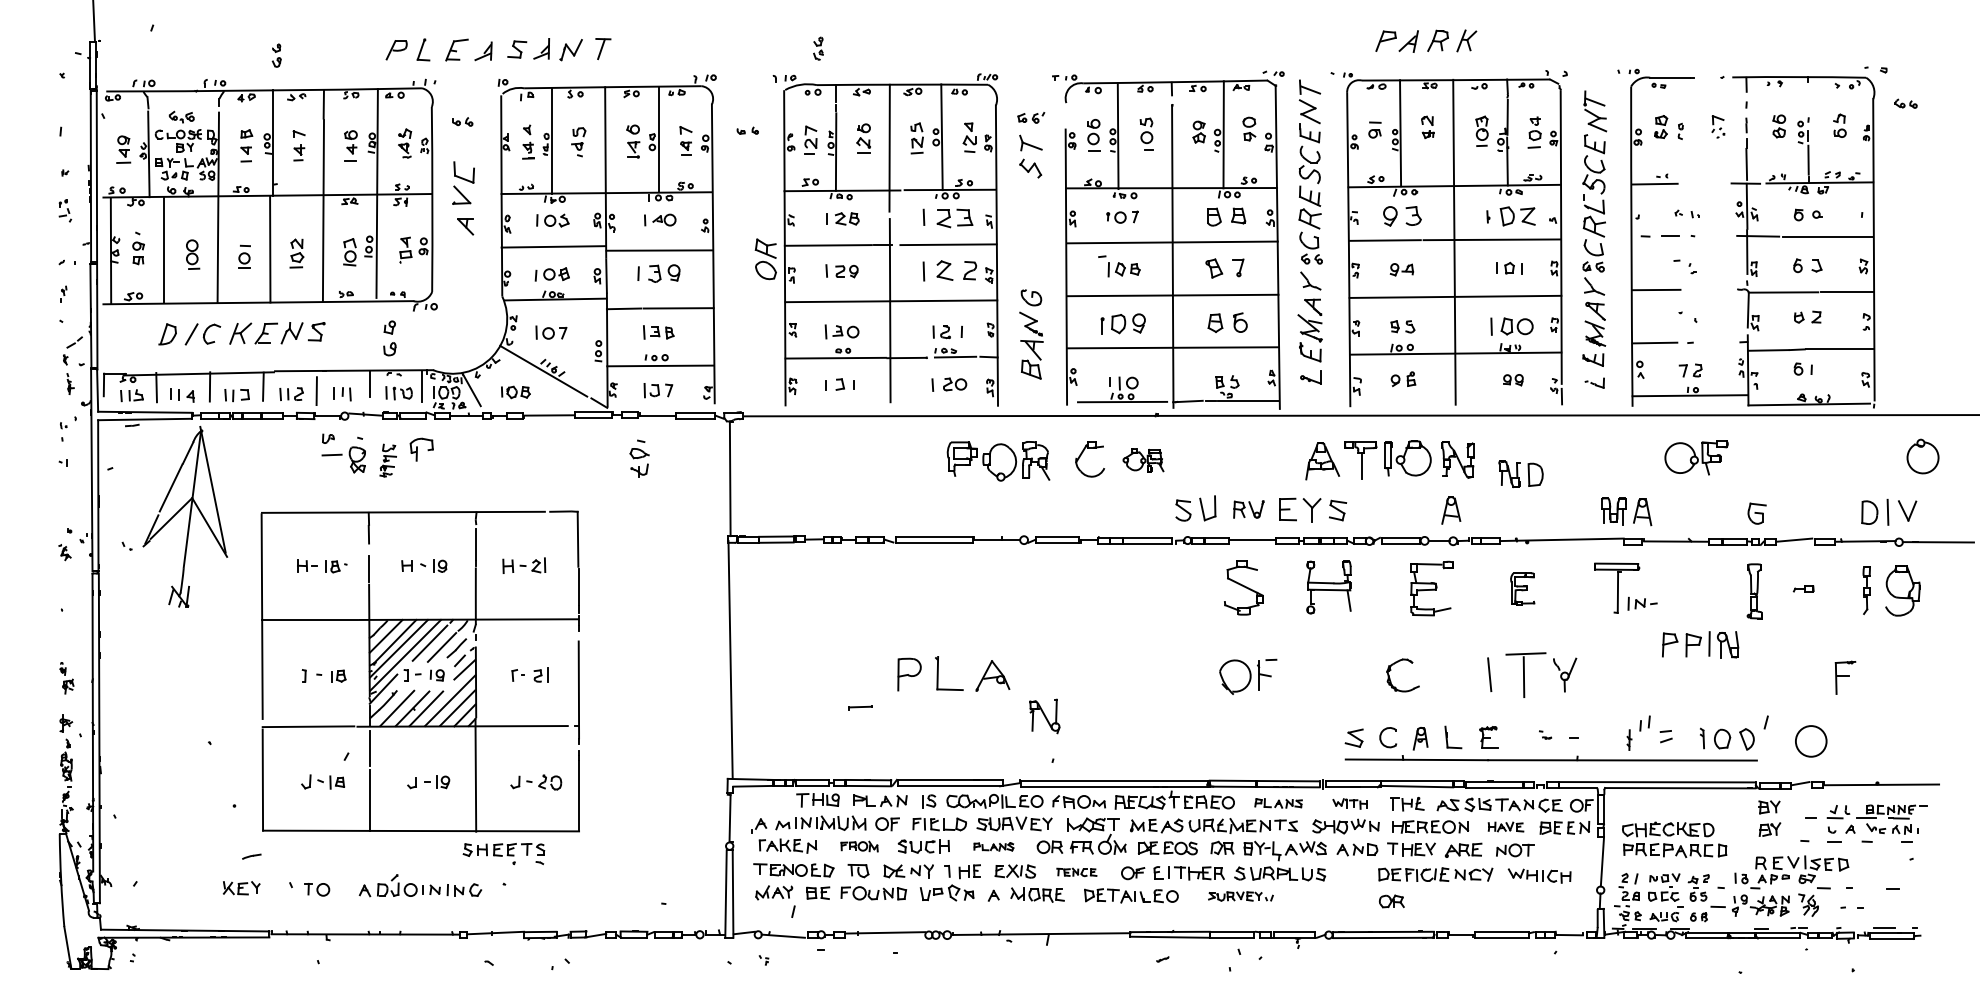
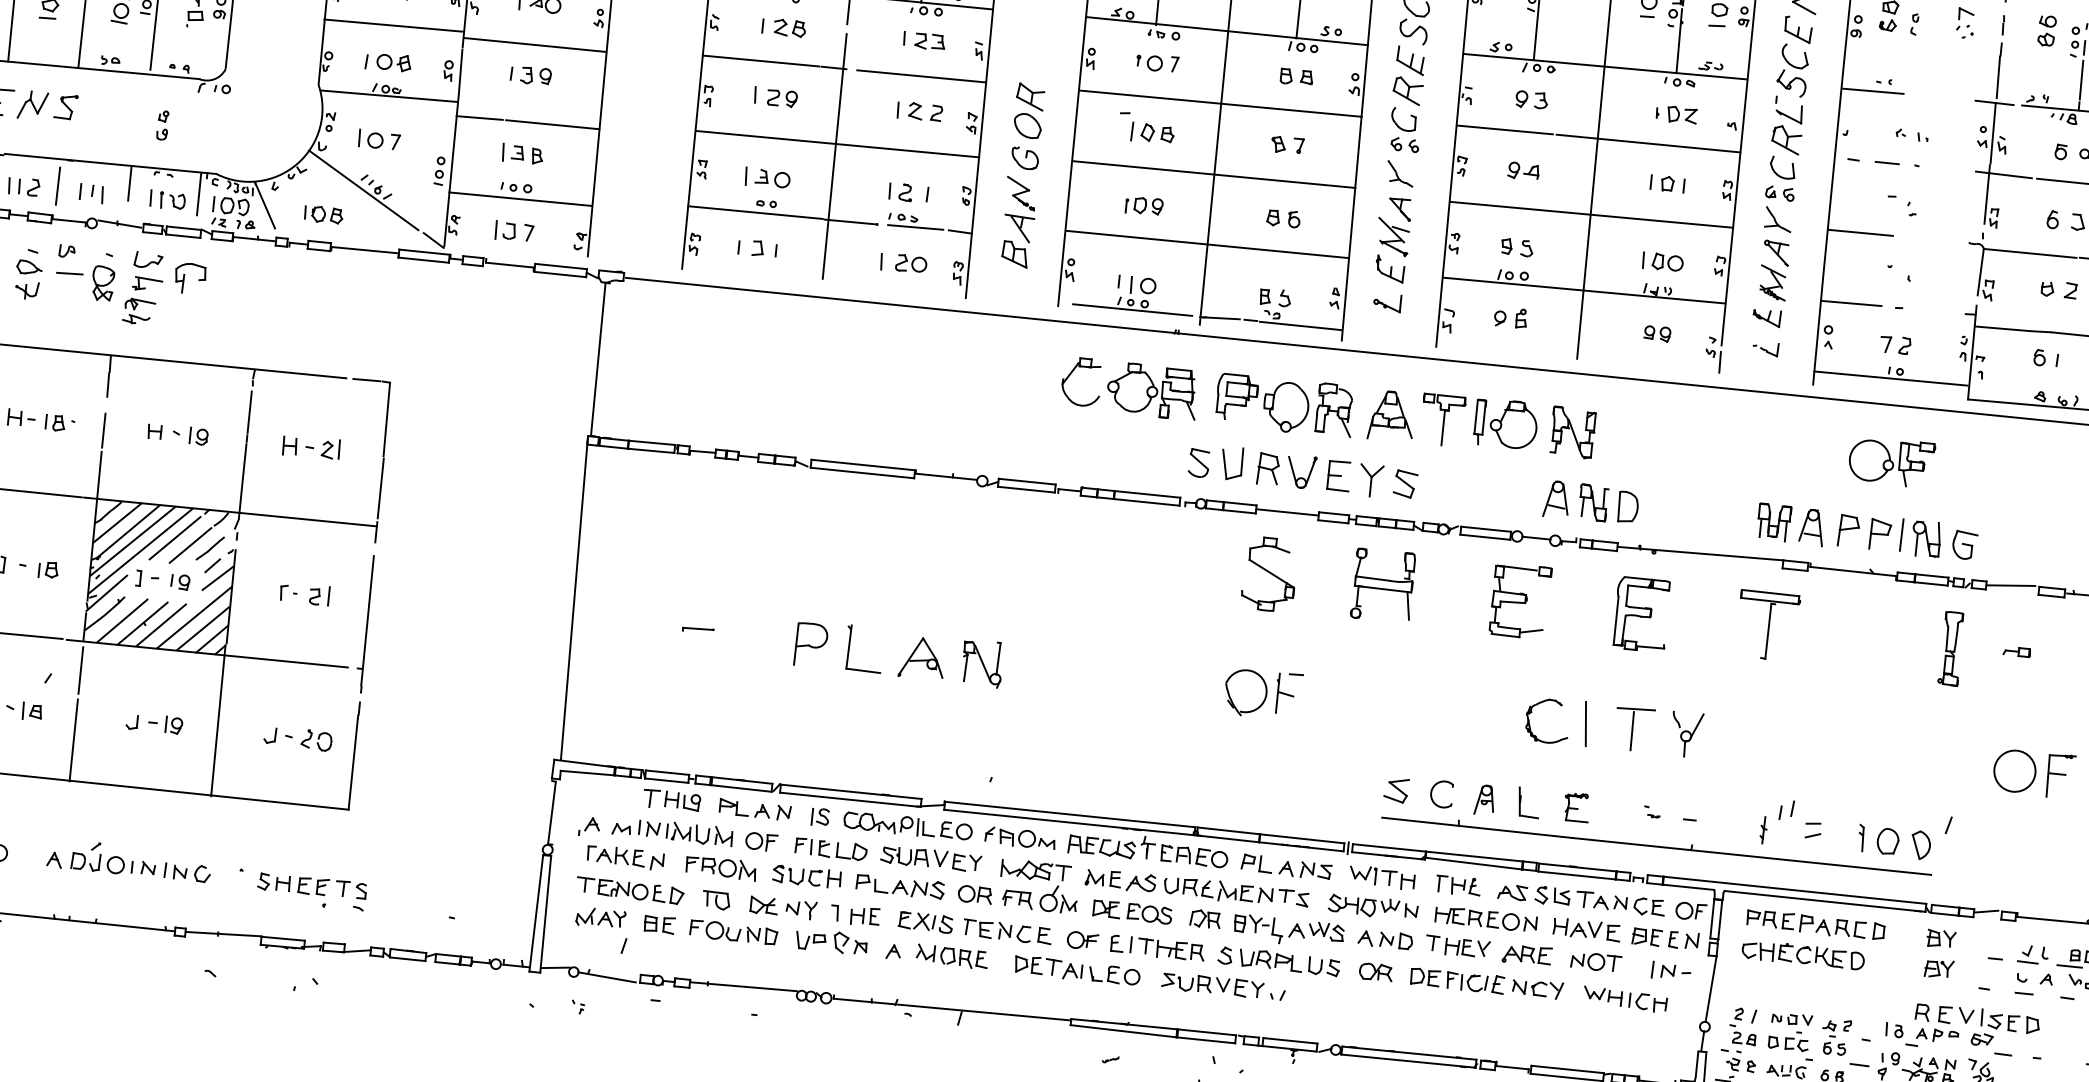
part: (1510, 215) -> (1675, 113), size x0.62
part: (1402, 216) -> (1531, 100), size x0.62
part: (1226, 217) -> (1296, 77), size x0.62
part: (947, 218) -> (923, 41), size x0.62
part: (765, 259) -> (1028, 111), moved
part: (1224, 267) -> (1287, 144), size x0.62
part: (949, 271) -> (919, 112), size x0.62
part: (658, 273) -> (530, 75), size x0.71
part: (1227, 322) -> (1283, 218), size x0.62
part: (1123, 323) -> (1144, 205), size x0.62
part: (1511, 326) -> (1662, 261), size x0.71
part: (389, 337) -> (162, 124), size x0.62
part: (639, 458) -> (28, 274), moved
part: (1143, 459) -> (1152, 389), size x1.67
part: (388, 460) -> (144, 288), size x1.67
part: (998, 461) -> (1284, 405), moved
part: (1520, 474) -> (1607, 504), moved
part: (1248, 509) -> (1286, 470), size x1.43
part: (1522, 588) -> (1641, 613), size x1.67
part: (1642, 603) -> (1671, 971), moved
part: (1700, 644) -> (1889, 534), moved
part: (1391, 670) -> (1532, 712), moved
part: (1525, 674) -> (1633, 728), size x0.71
part: (860, 707) -> (698, 629), moved
part: (1044, 716) -> (981, 663), moved
circle: (1811, 741) -> (2015, 771), moved
part: (1278, 803) -> (1286, 867), size x1.43
part: (1349, 803) -> (1381, 876), size x1.43
part: (1505, 826) -> (1586, 928), size x1.43
part: (859, 846) -> (721, 867), size x1.43
part: (993, 846) -> (899, 886), size x1.67
part: (1675, 850) -> (1816, 925), moved
part: (503, 854) -> (311, 892), moved
part: (1076, 872) -> (1007, 932), size x1.67
part: (1240, 896) -> (1223, 986), size x1.43
part: (1391, 901) -> (1375, 972), moved

